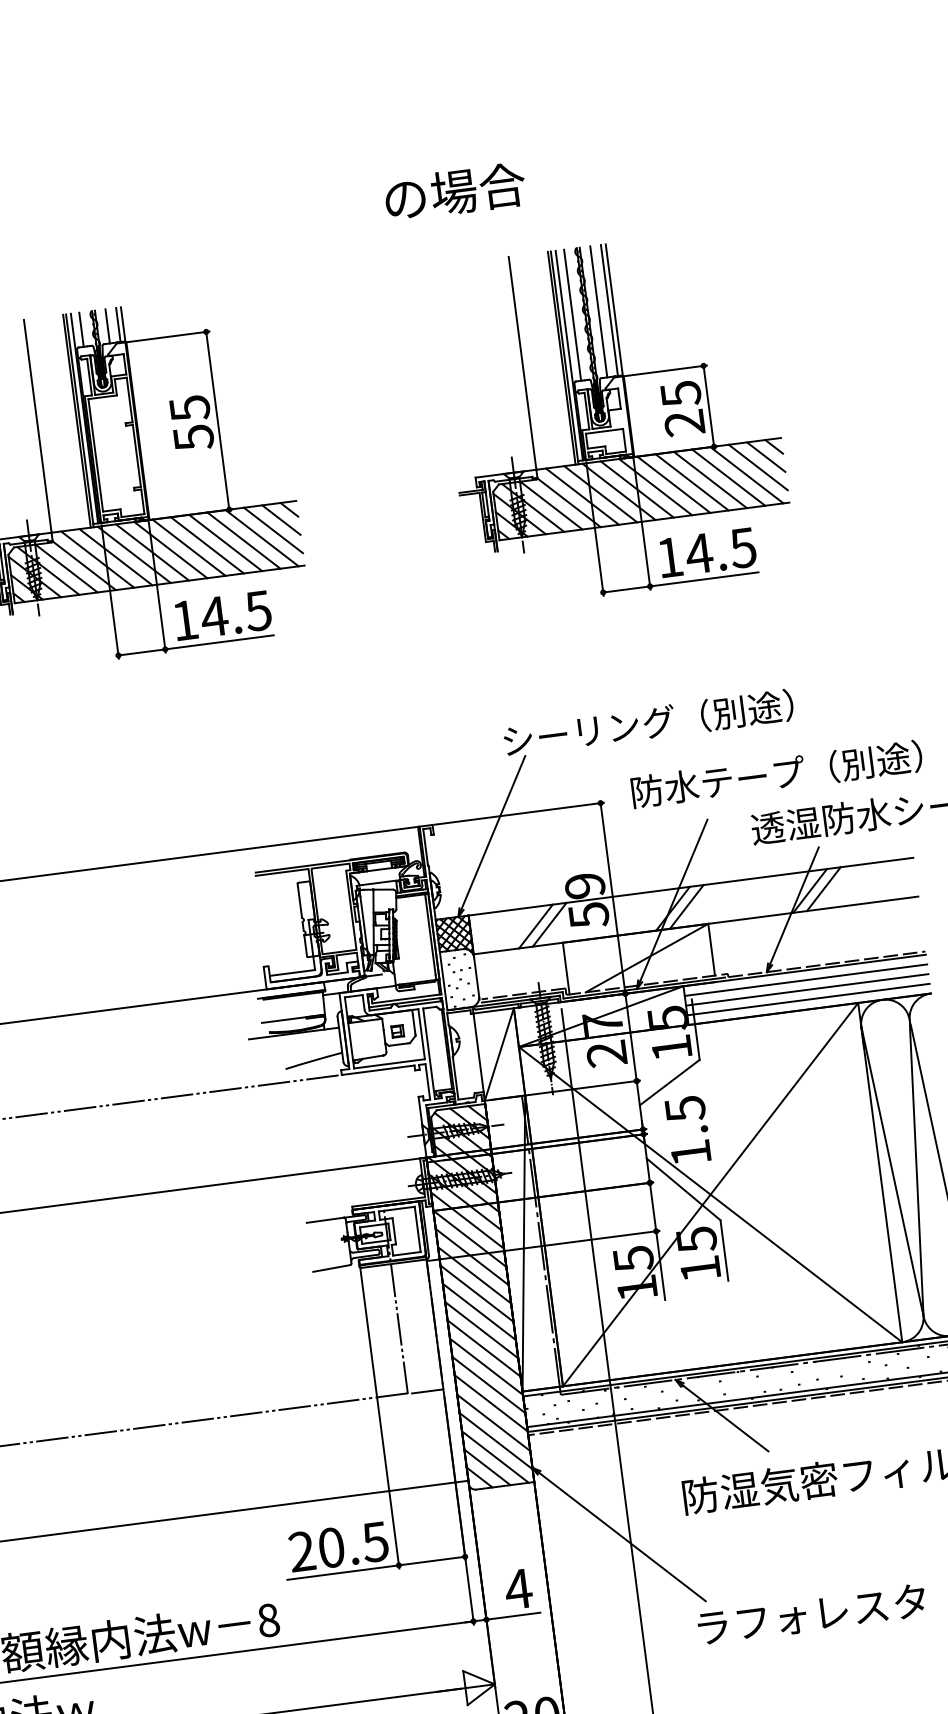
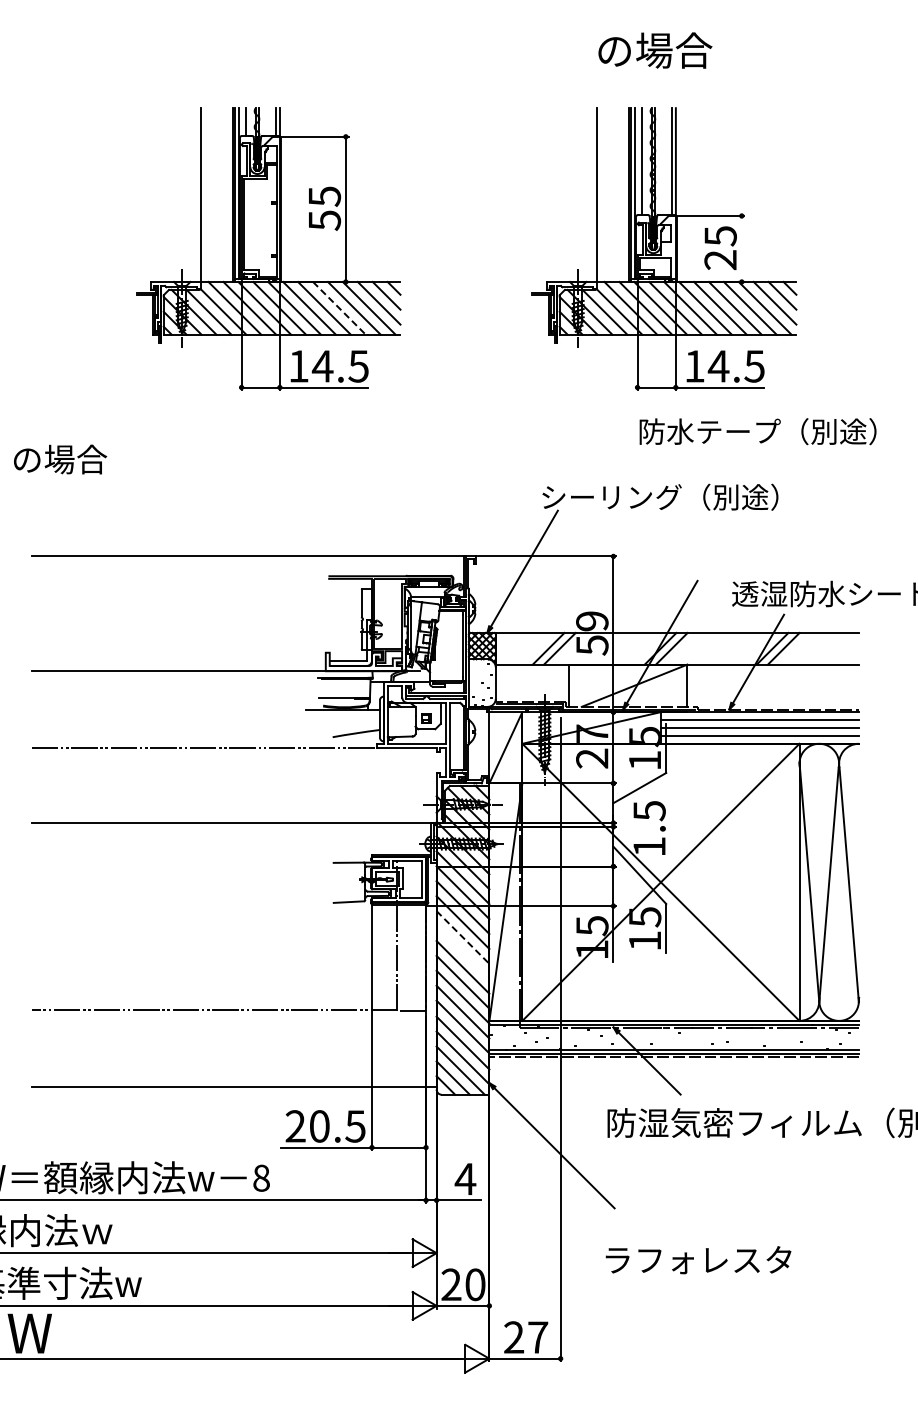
text: (455, 192) -> (655, 50), moved
line: (599, 311) -> (663, 161), removed
line: (108, 326) -> (267, 122), removed
line: (708, 405) -> (741, 248), removed
line: (225, 543) -> (339, 308), solid -> dashed
text: (776, 774) -> (757, 431), moved
line: (477, 1293) -> (463, 937), solid -> dashed
line: (478, 1312) -> (462, 952), removed
text: (811, 1614) -> (698, 1260), moved

